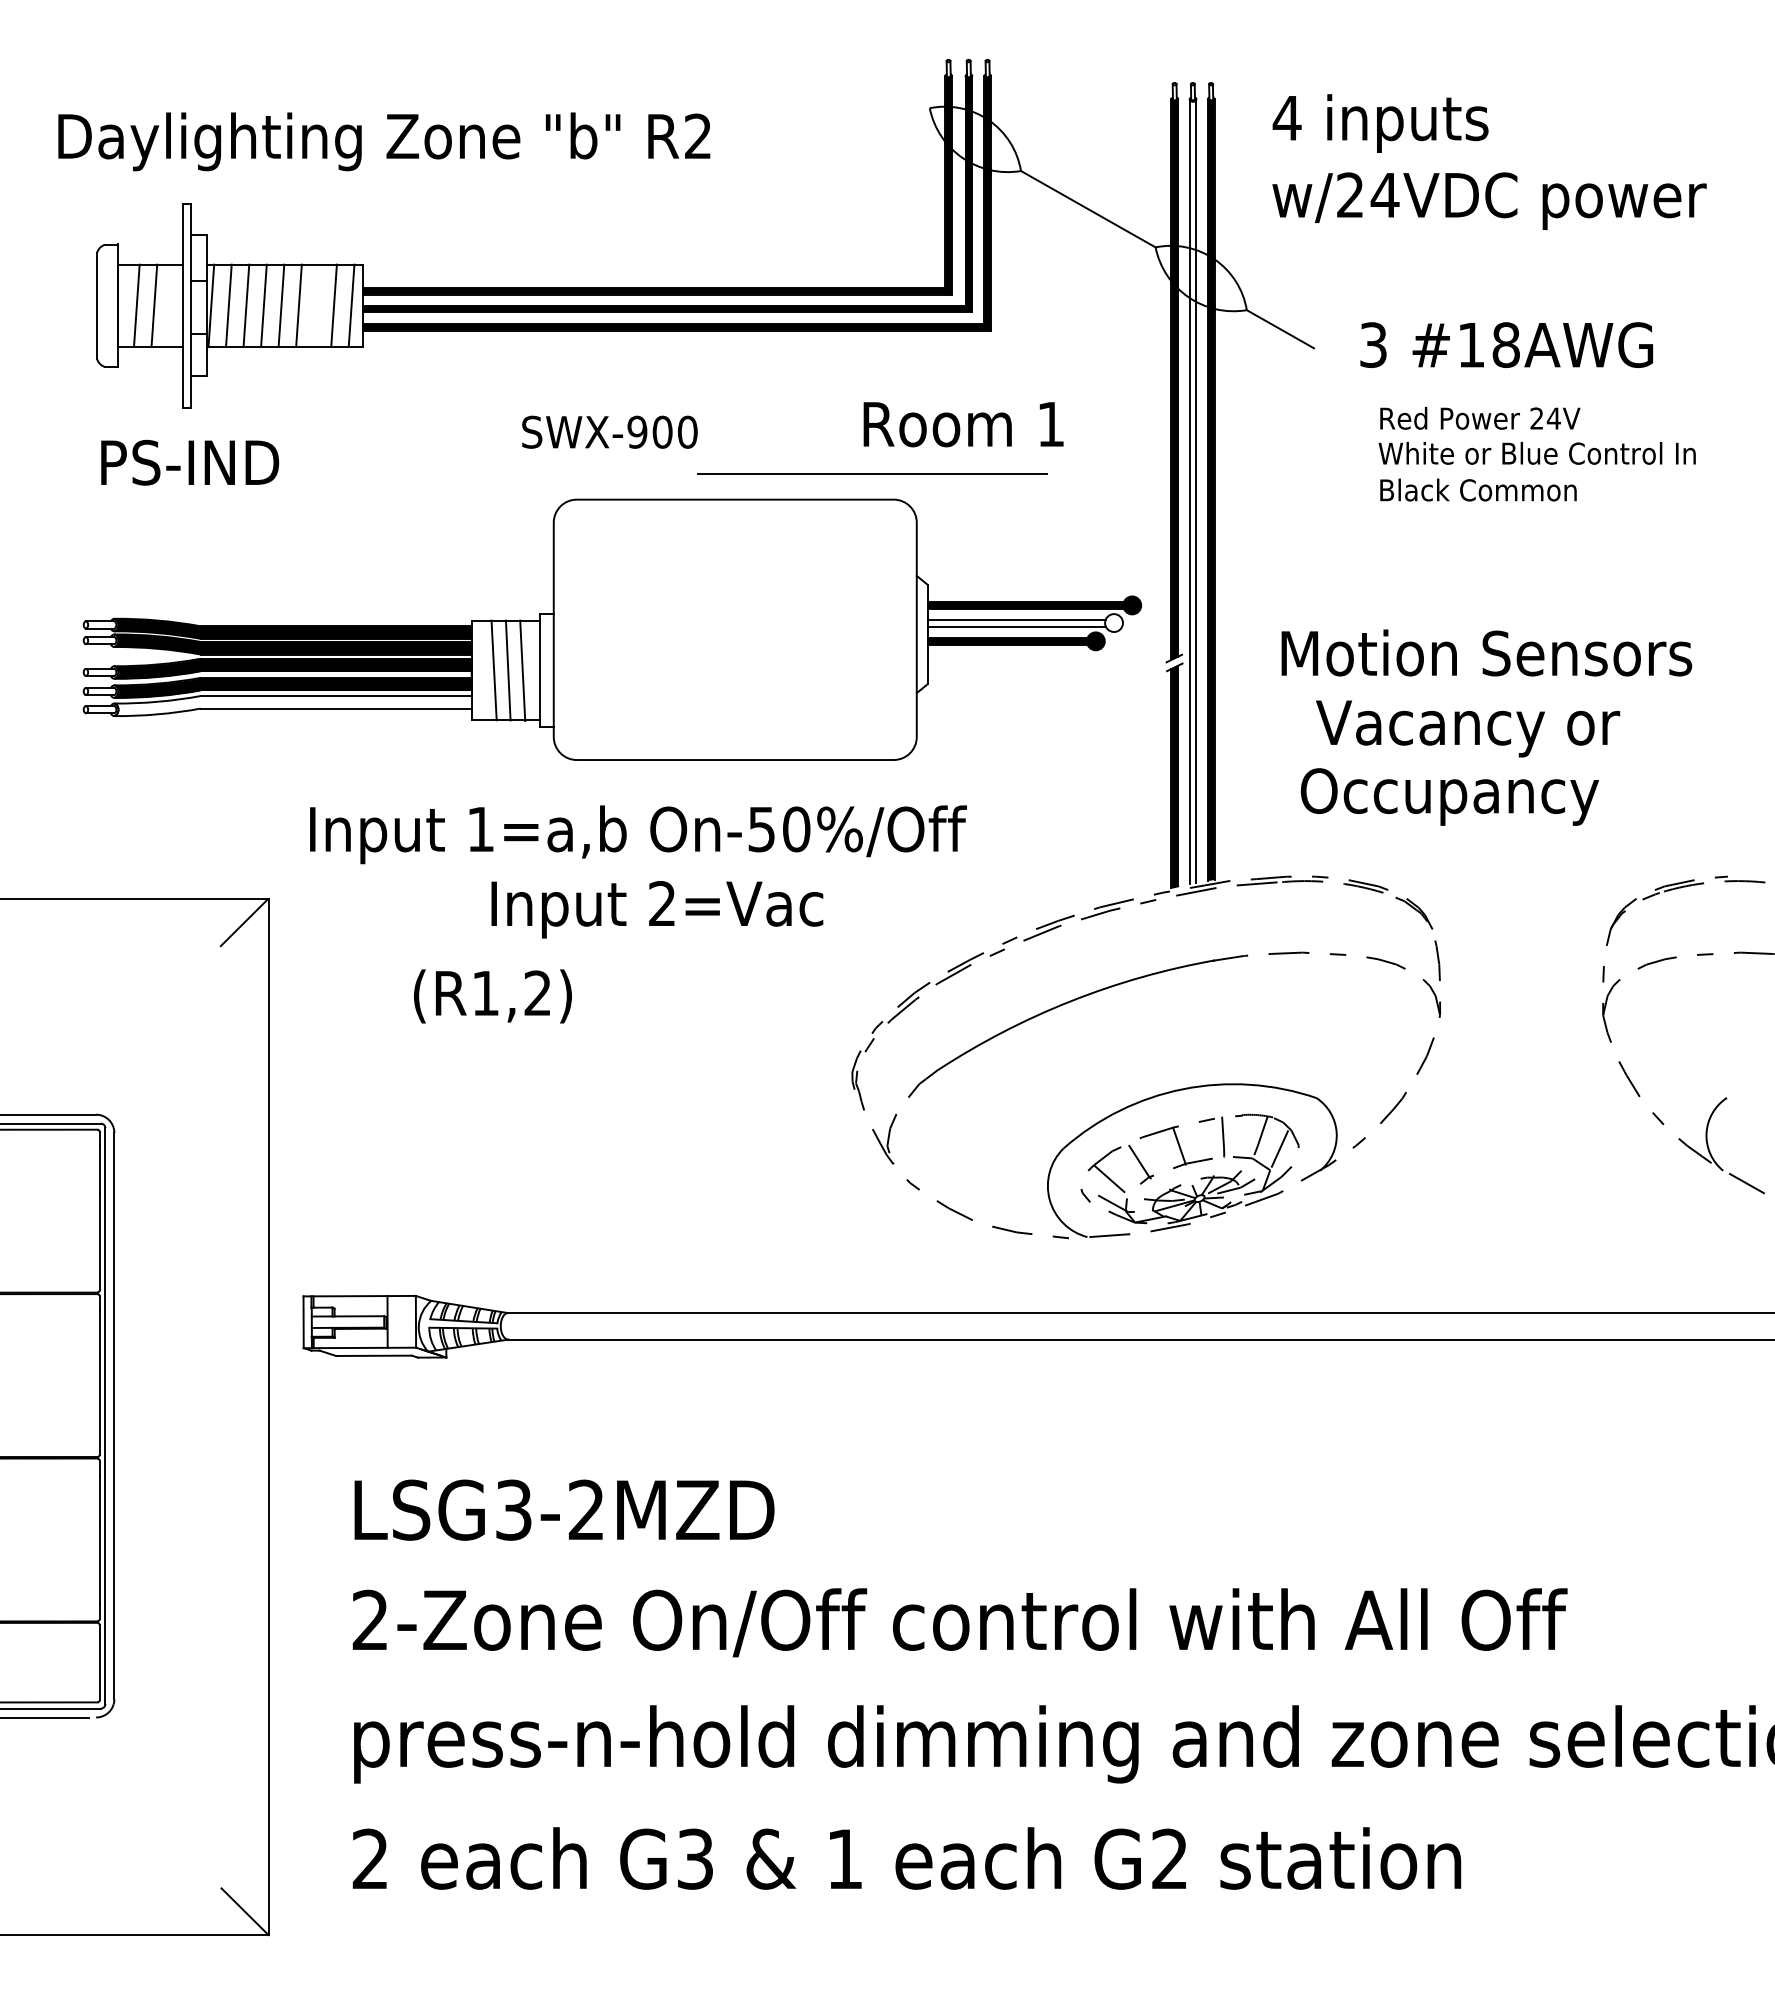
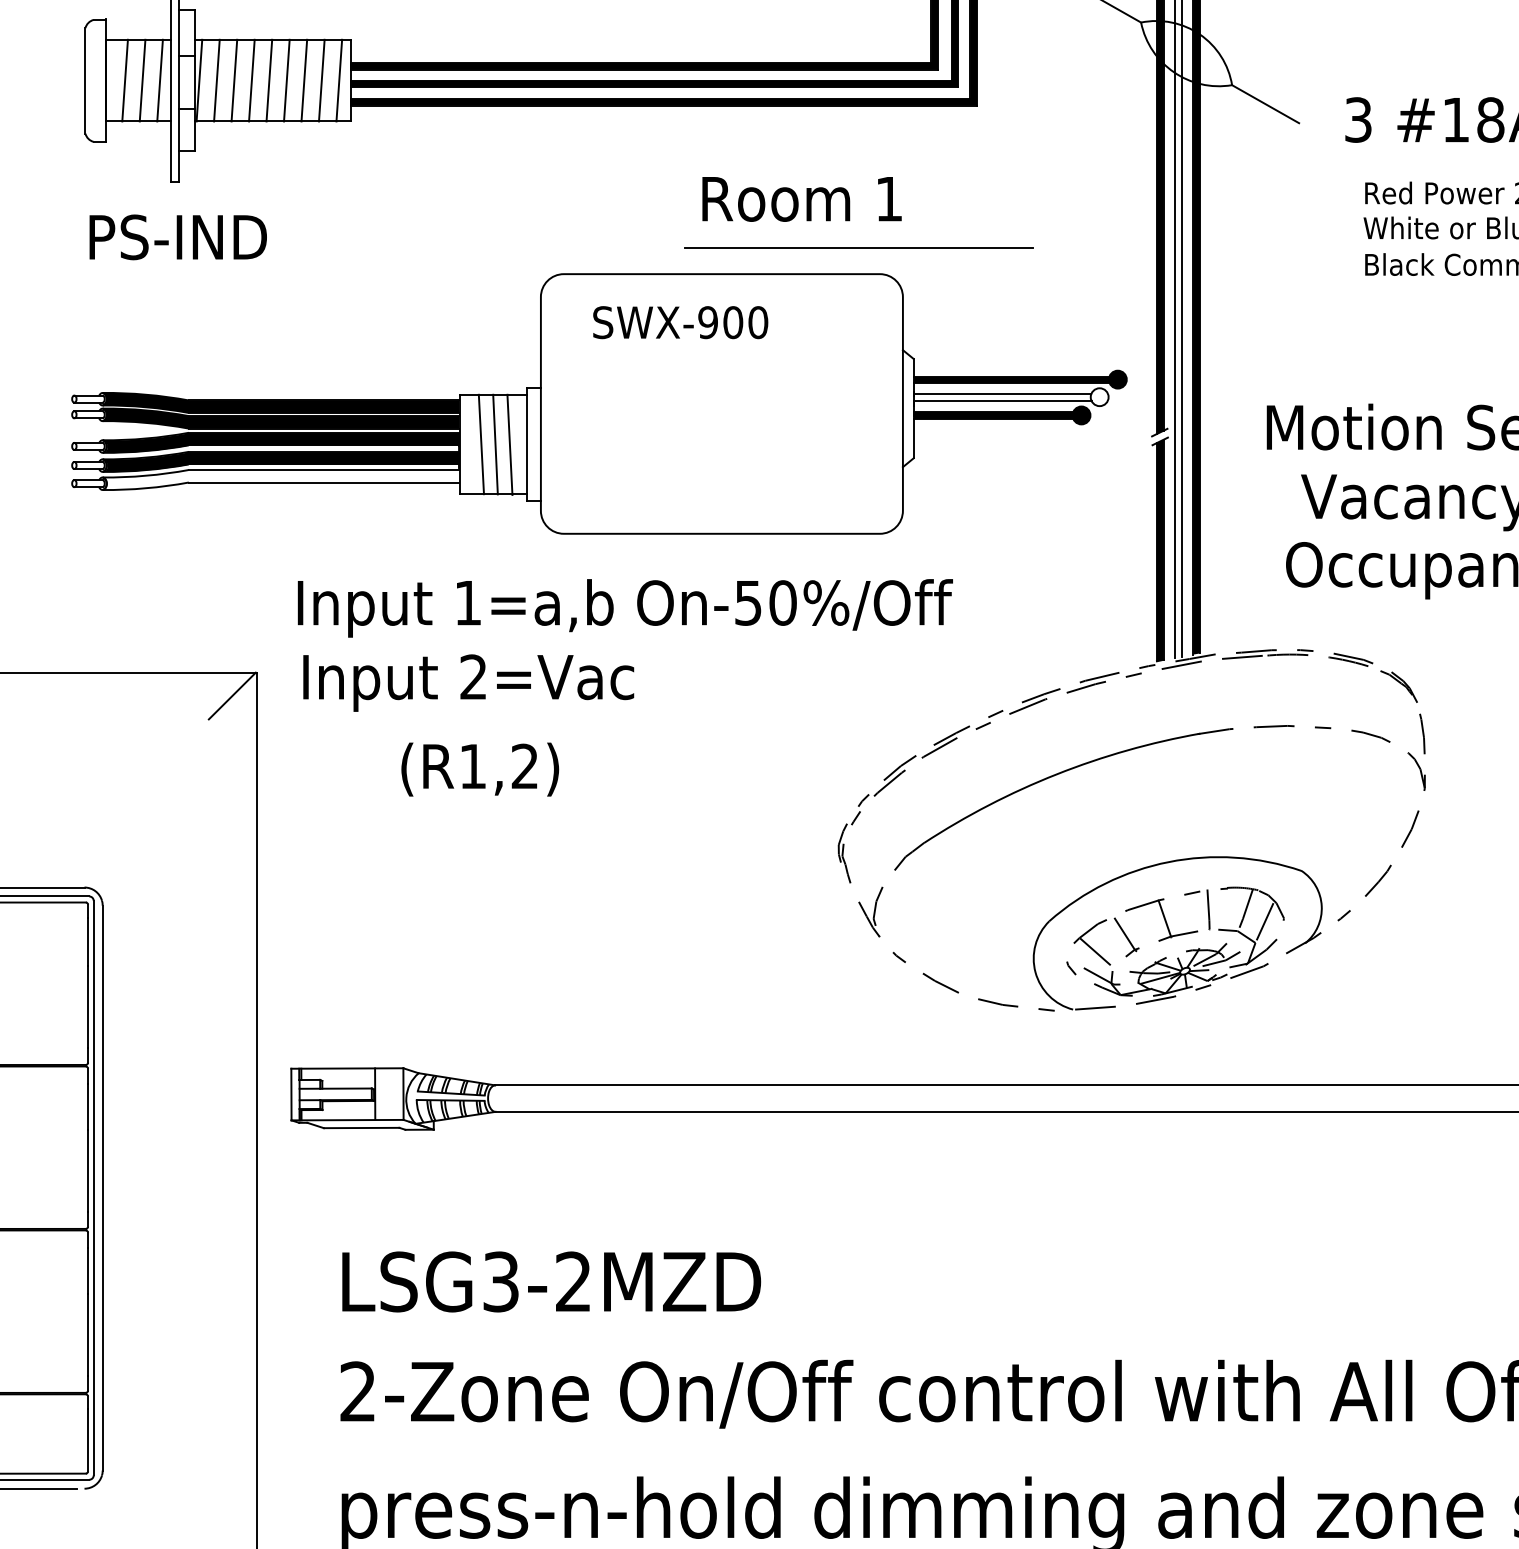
line: (171, 305) -> (159, 80), added
line: (316, 305) -> (304, 80), added
text: (963, 424) -> (801, 199), moved
text: (609, 431) -> (680, 321), moved
text: (657, 909) -> (468, 682), moved

